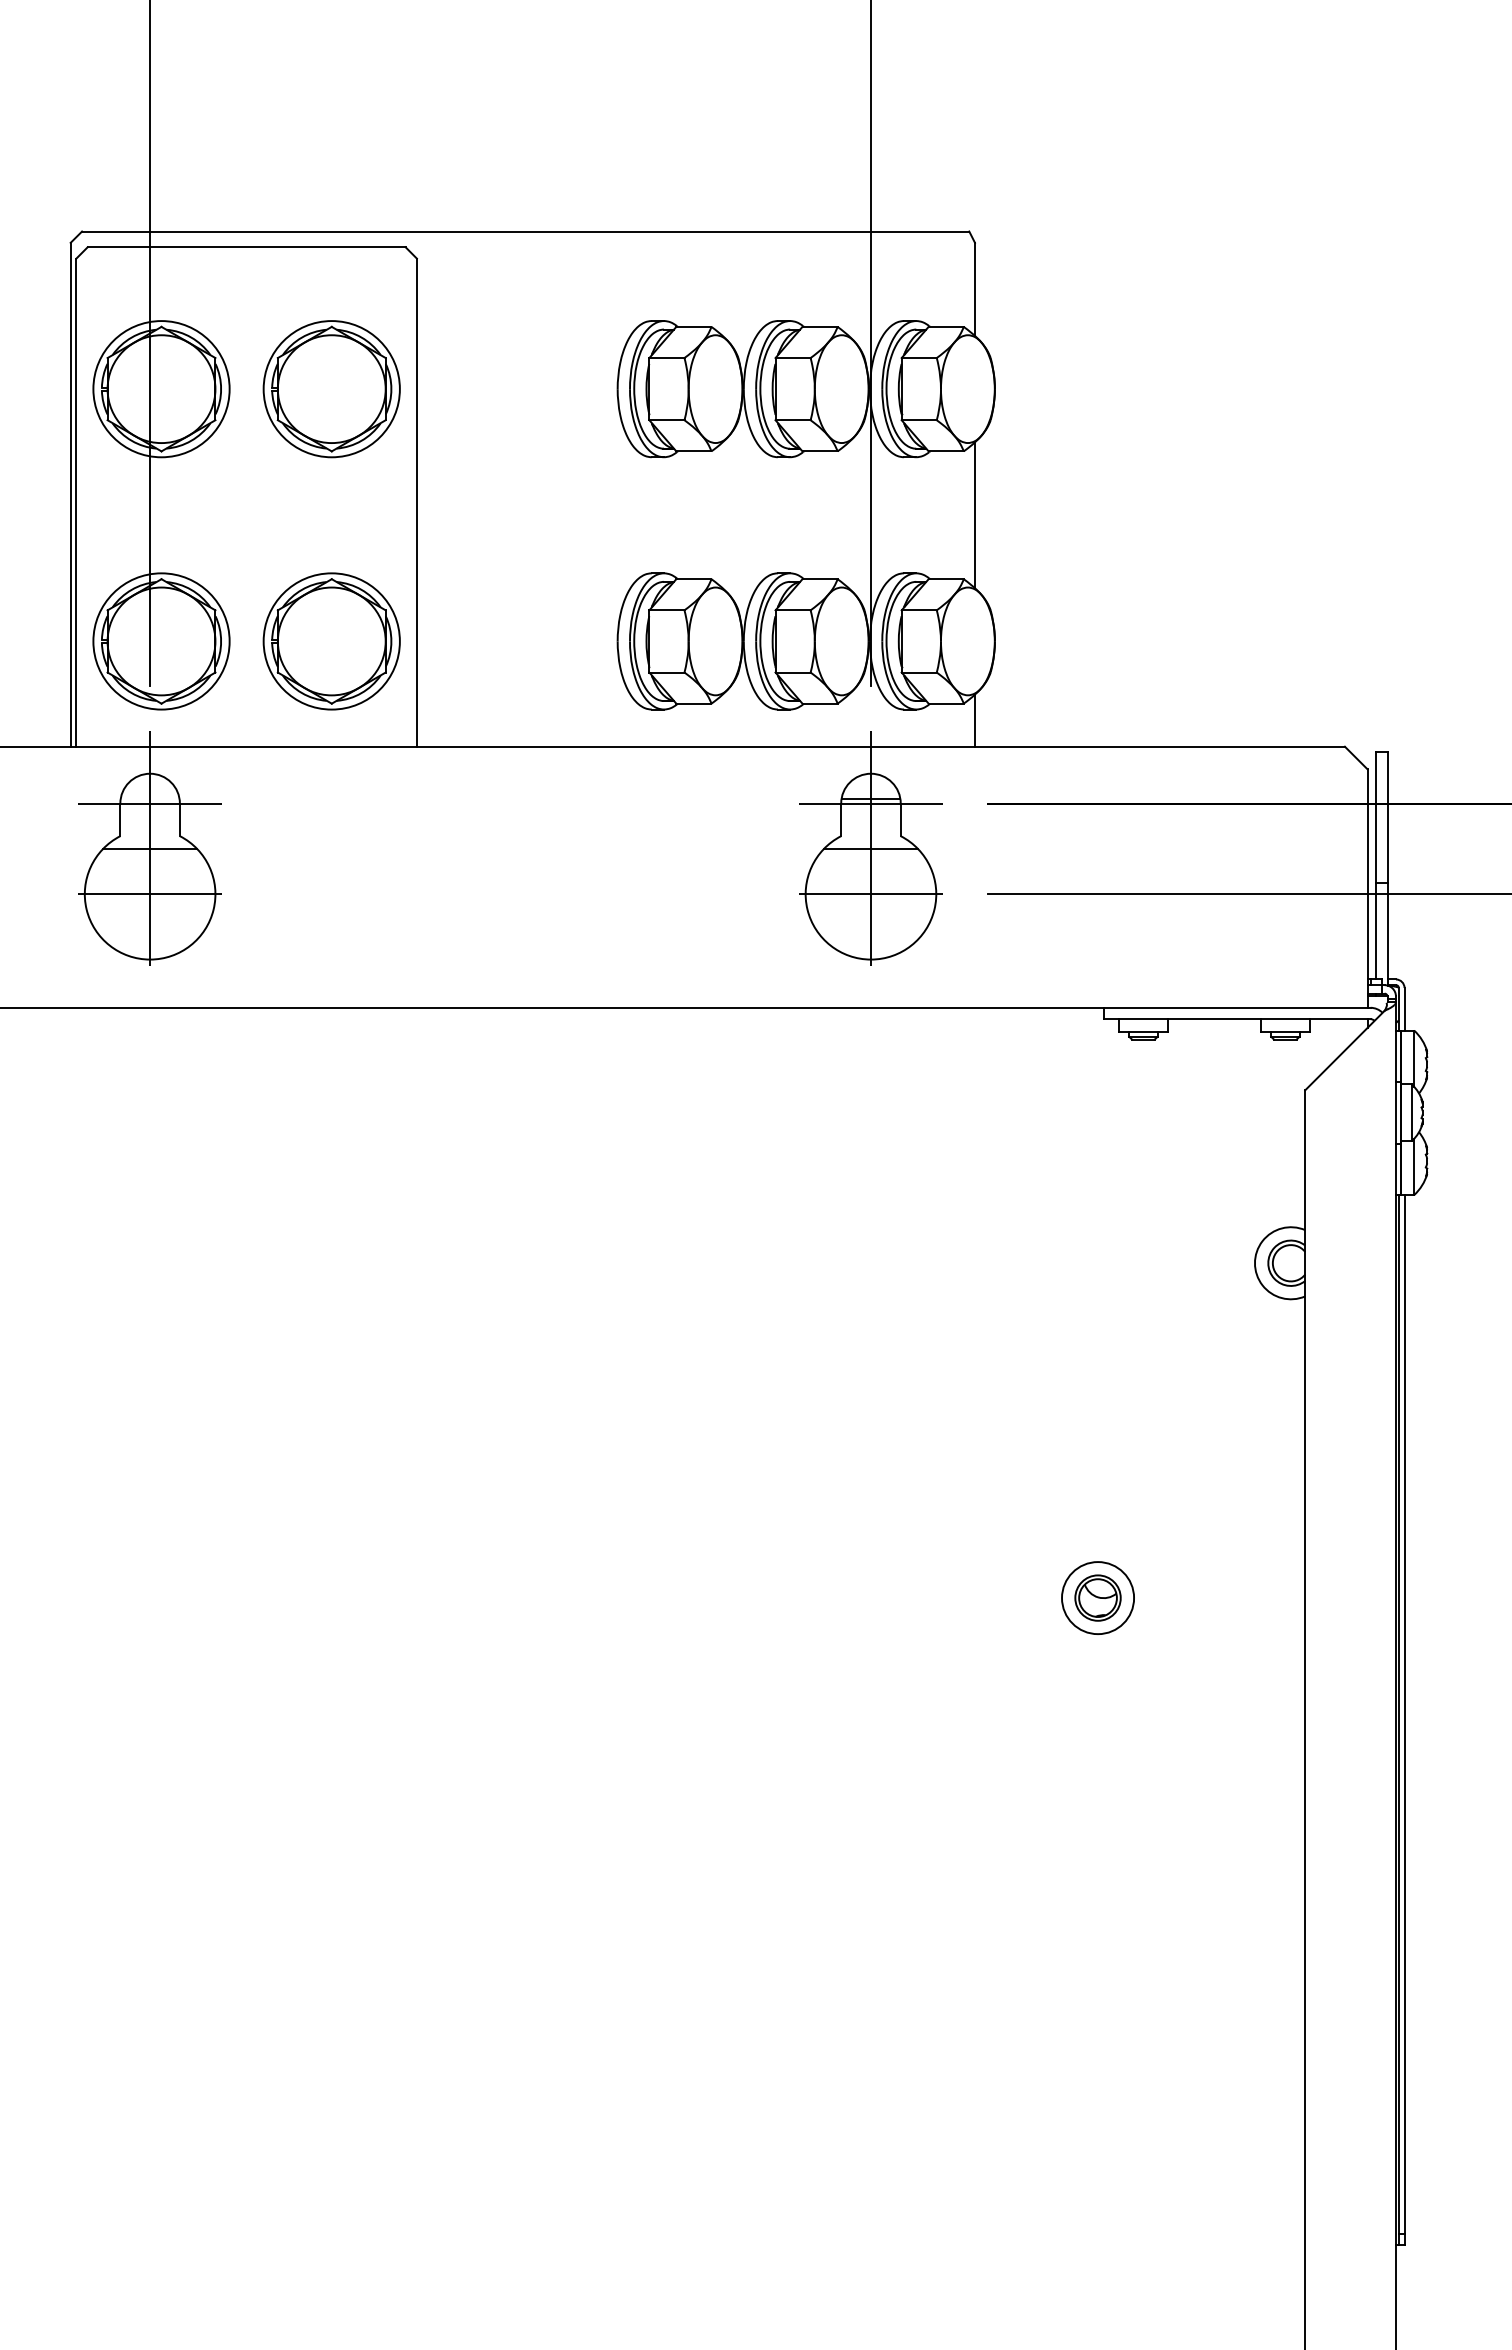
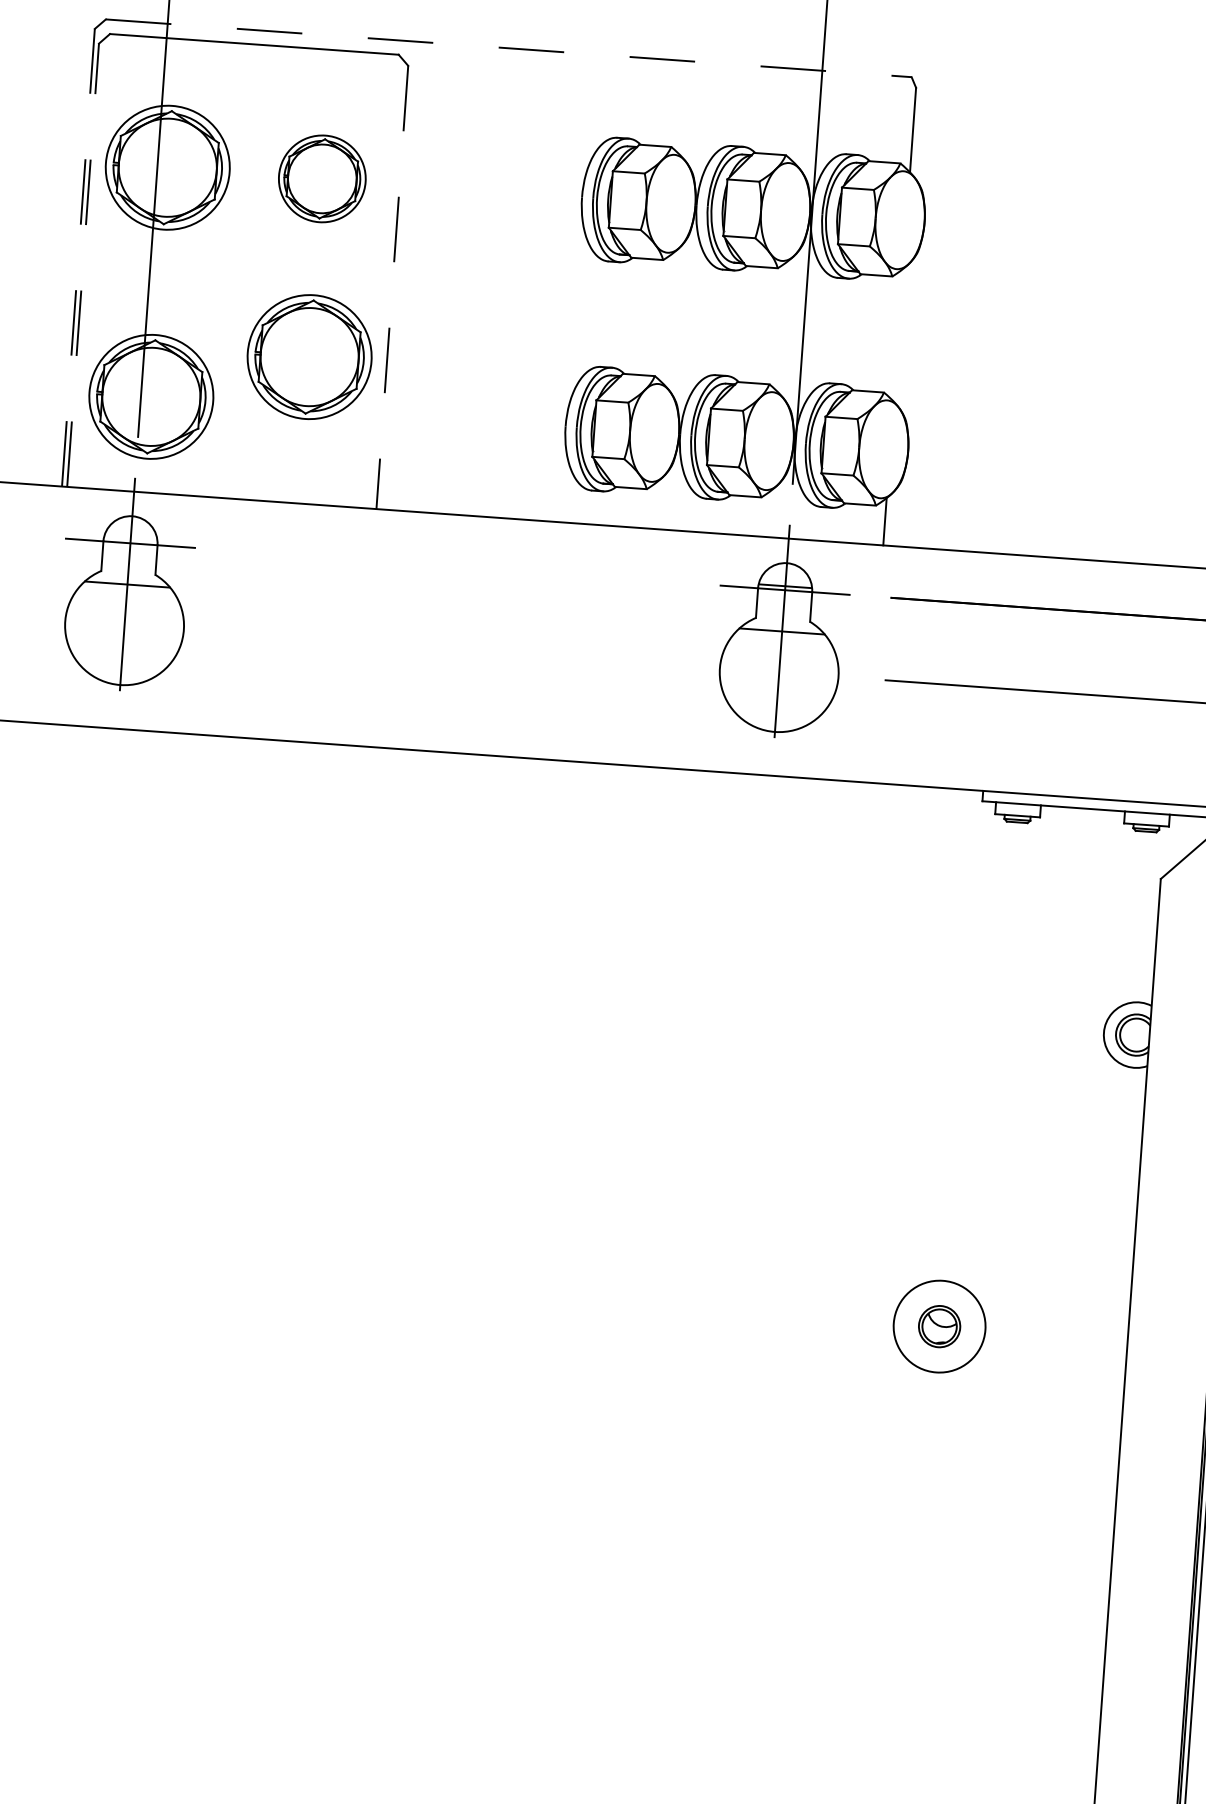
line: (525, 231) -> (508, 48), solid -> dashed
part: (331, 389) -> (322, 179), size x0.7
line: (70, 494) -> (78, 257), solid -> dashed
line: (76, 502) -> (83, 265), solid -> dashed
line: (416, 503) -> (391, 288), solid -> dashed
line: (974, 515) -> (897, 335), removed
part: (331, 641) -> (309, 357), moved
line: (150, 894) -> (124, 625), removed
line: (870, 894) -> (778, 672), removed
circle: (1098, 1598) -> (940, 1327), size x1.4

